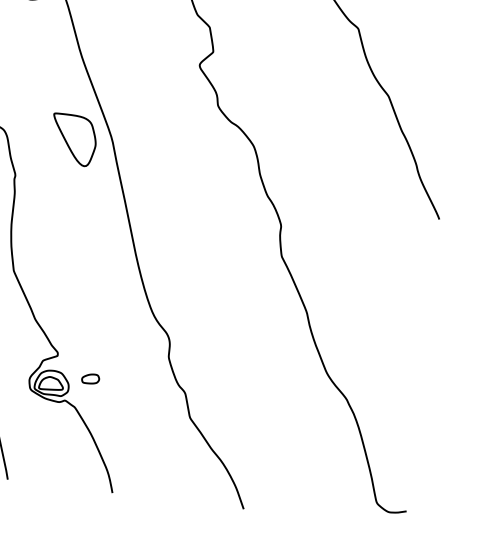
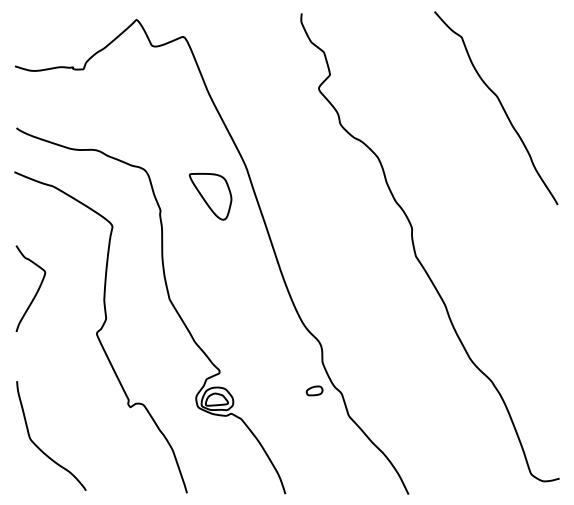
part: (73, 139) -> (210, 196), moved
part: (90, 378) -> (314, 390), moved

